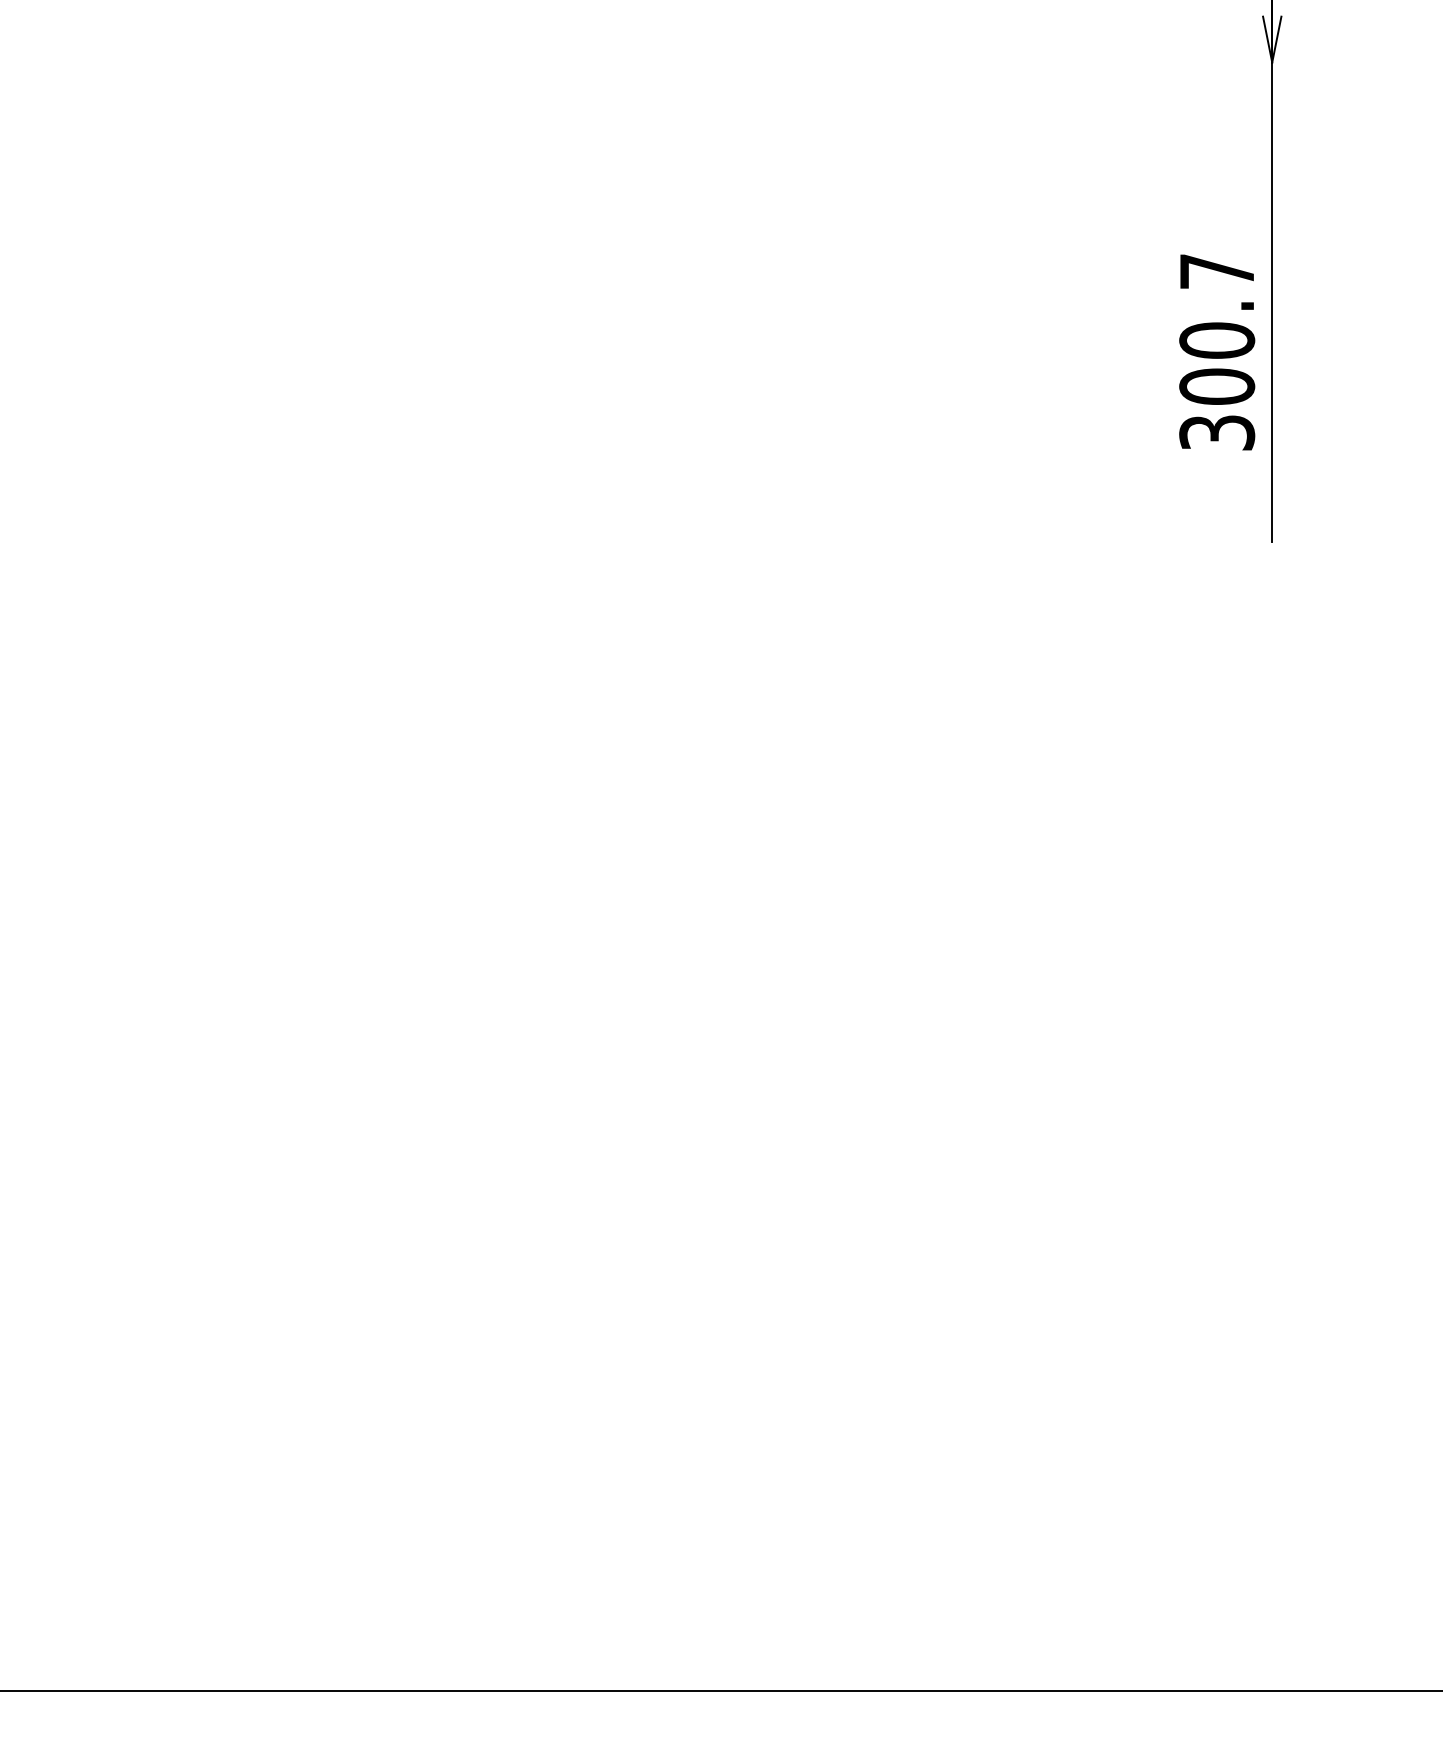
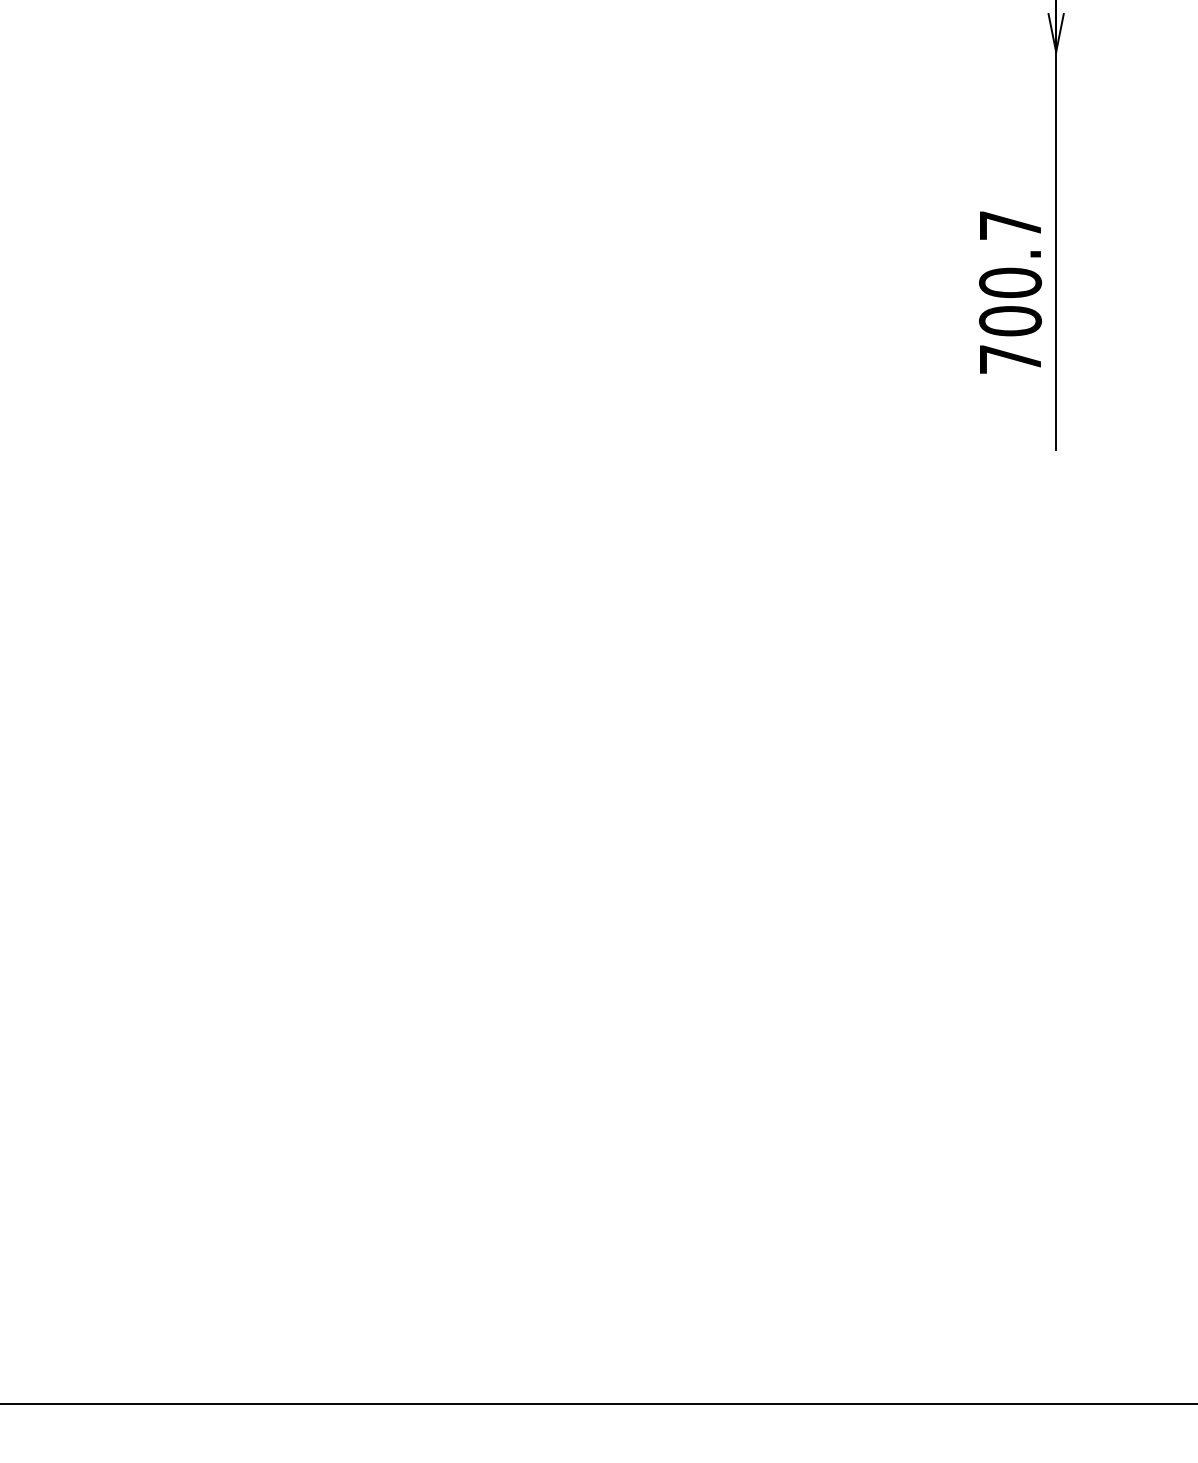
text: (1217, 432) -> (1010, 359), 300.7 -> 700.7

